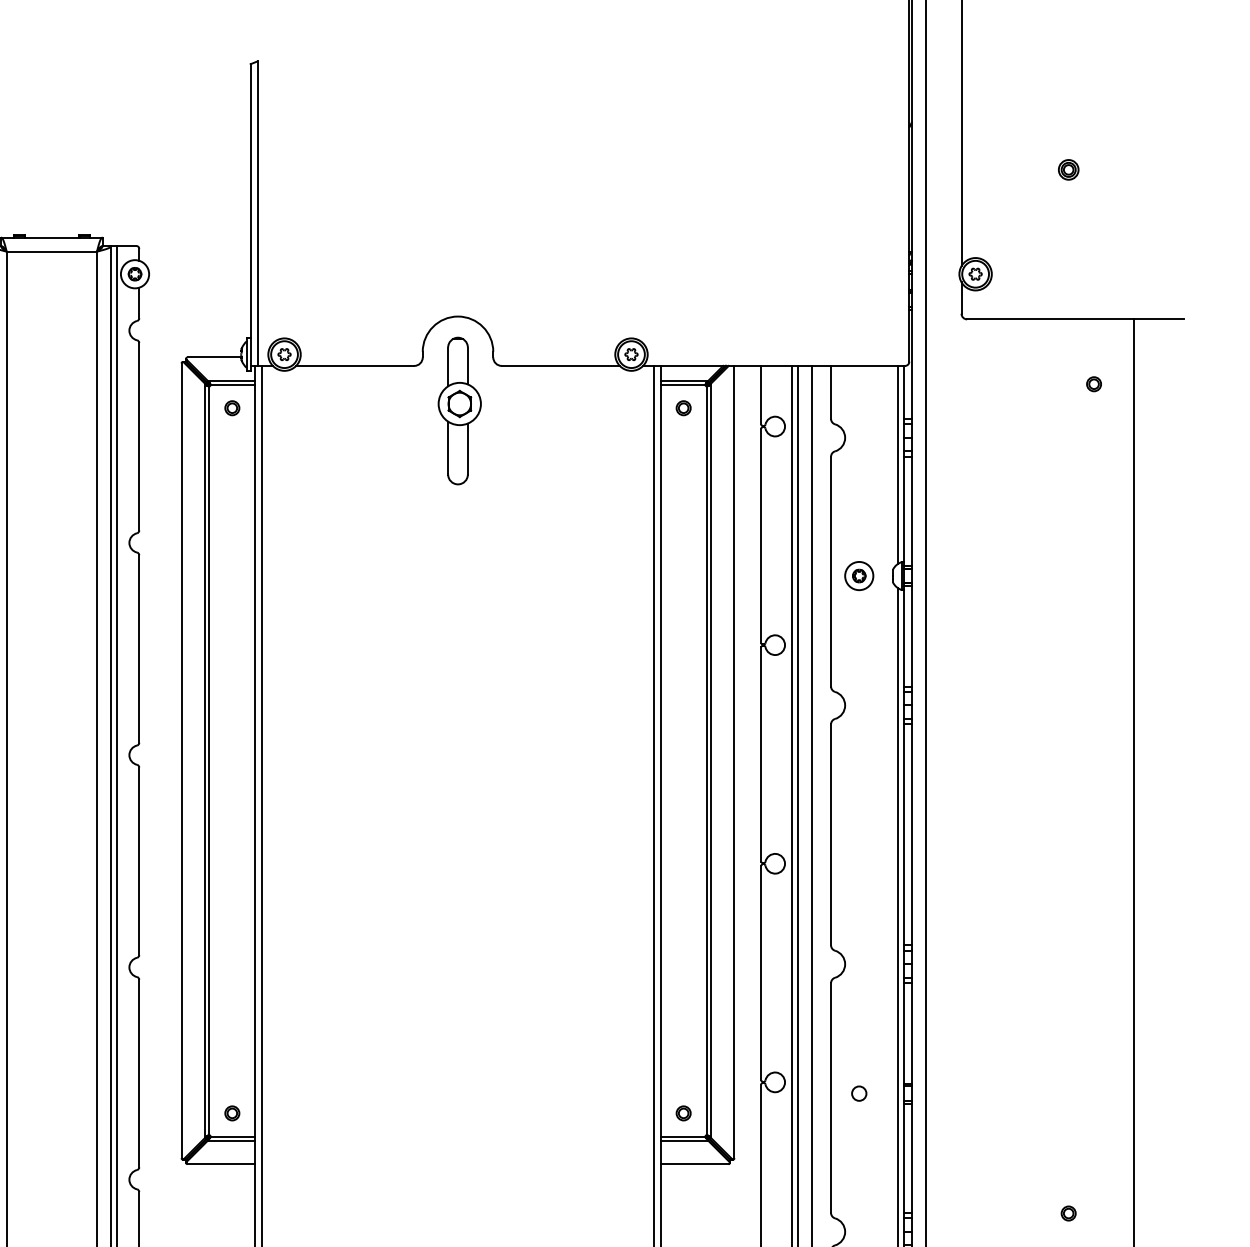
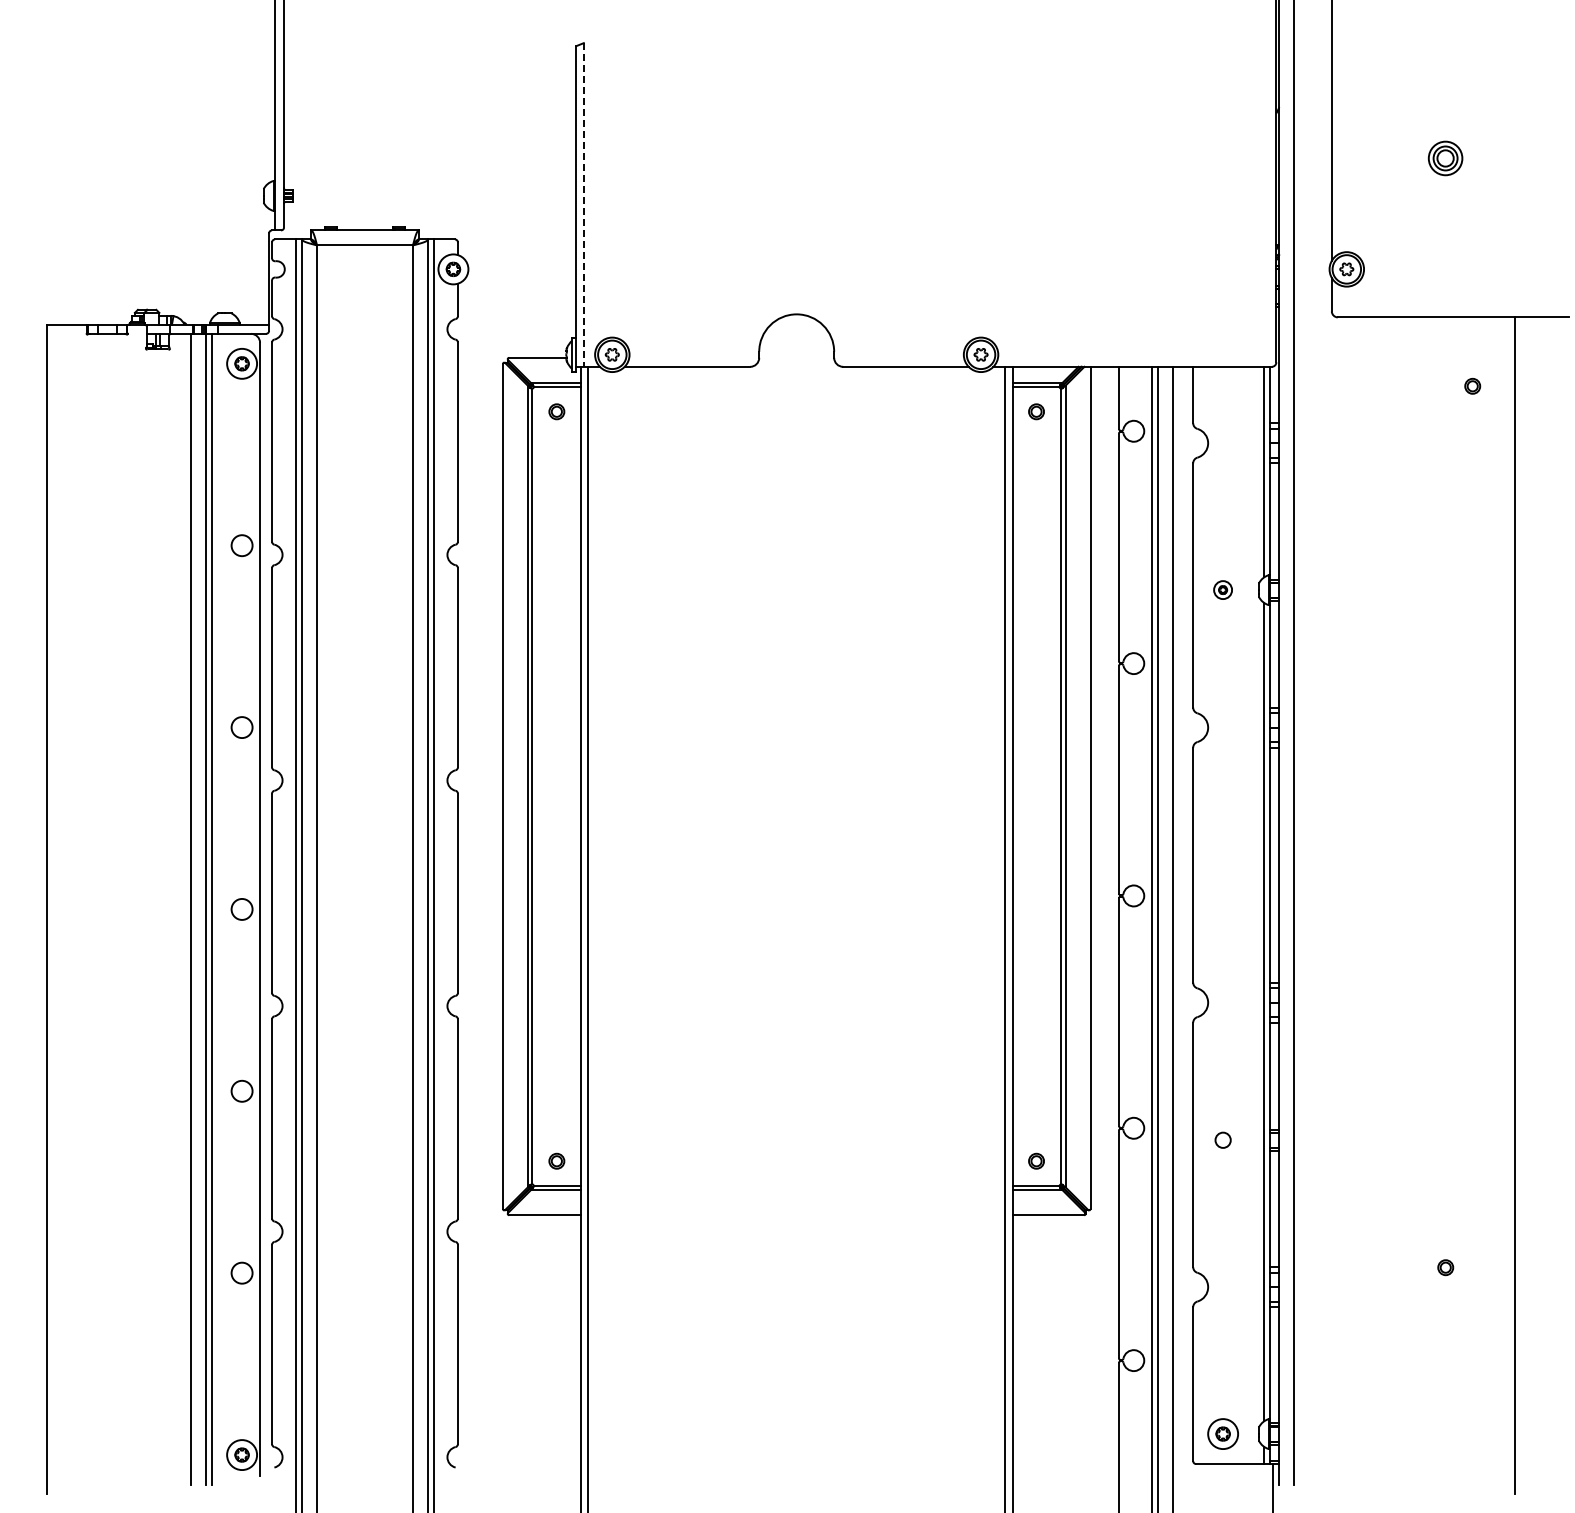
part: (1068, 169) -> (1445, 158), size x1.6
line: (257, 213) -> (583, 204), solid -> dashed
part: (459, 410) -> (798, 414), removed
part: (858, 575) -> (1222, 589), size x0.6

